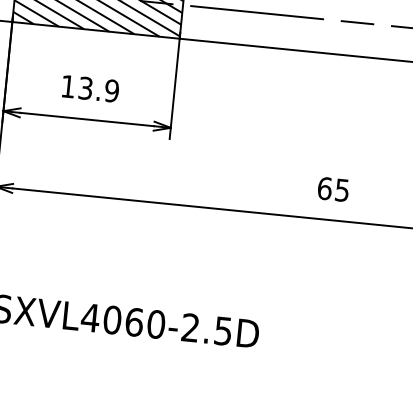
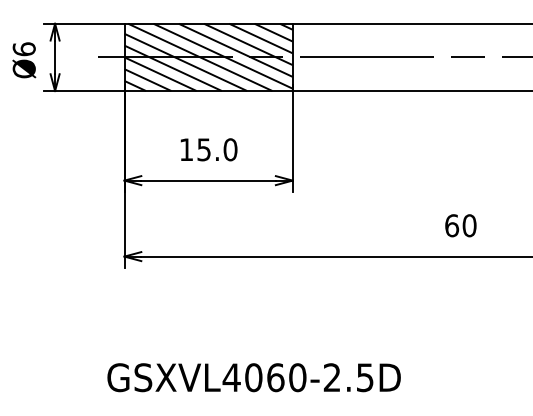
text: (99, 89) -> (217, 149), 13.9 -> 15.0
text: (342, 190) -> (469, 225), 65 -> 60

